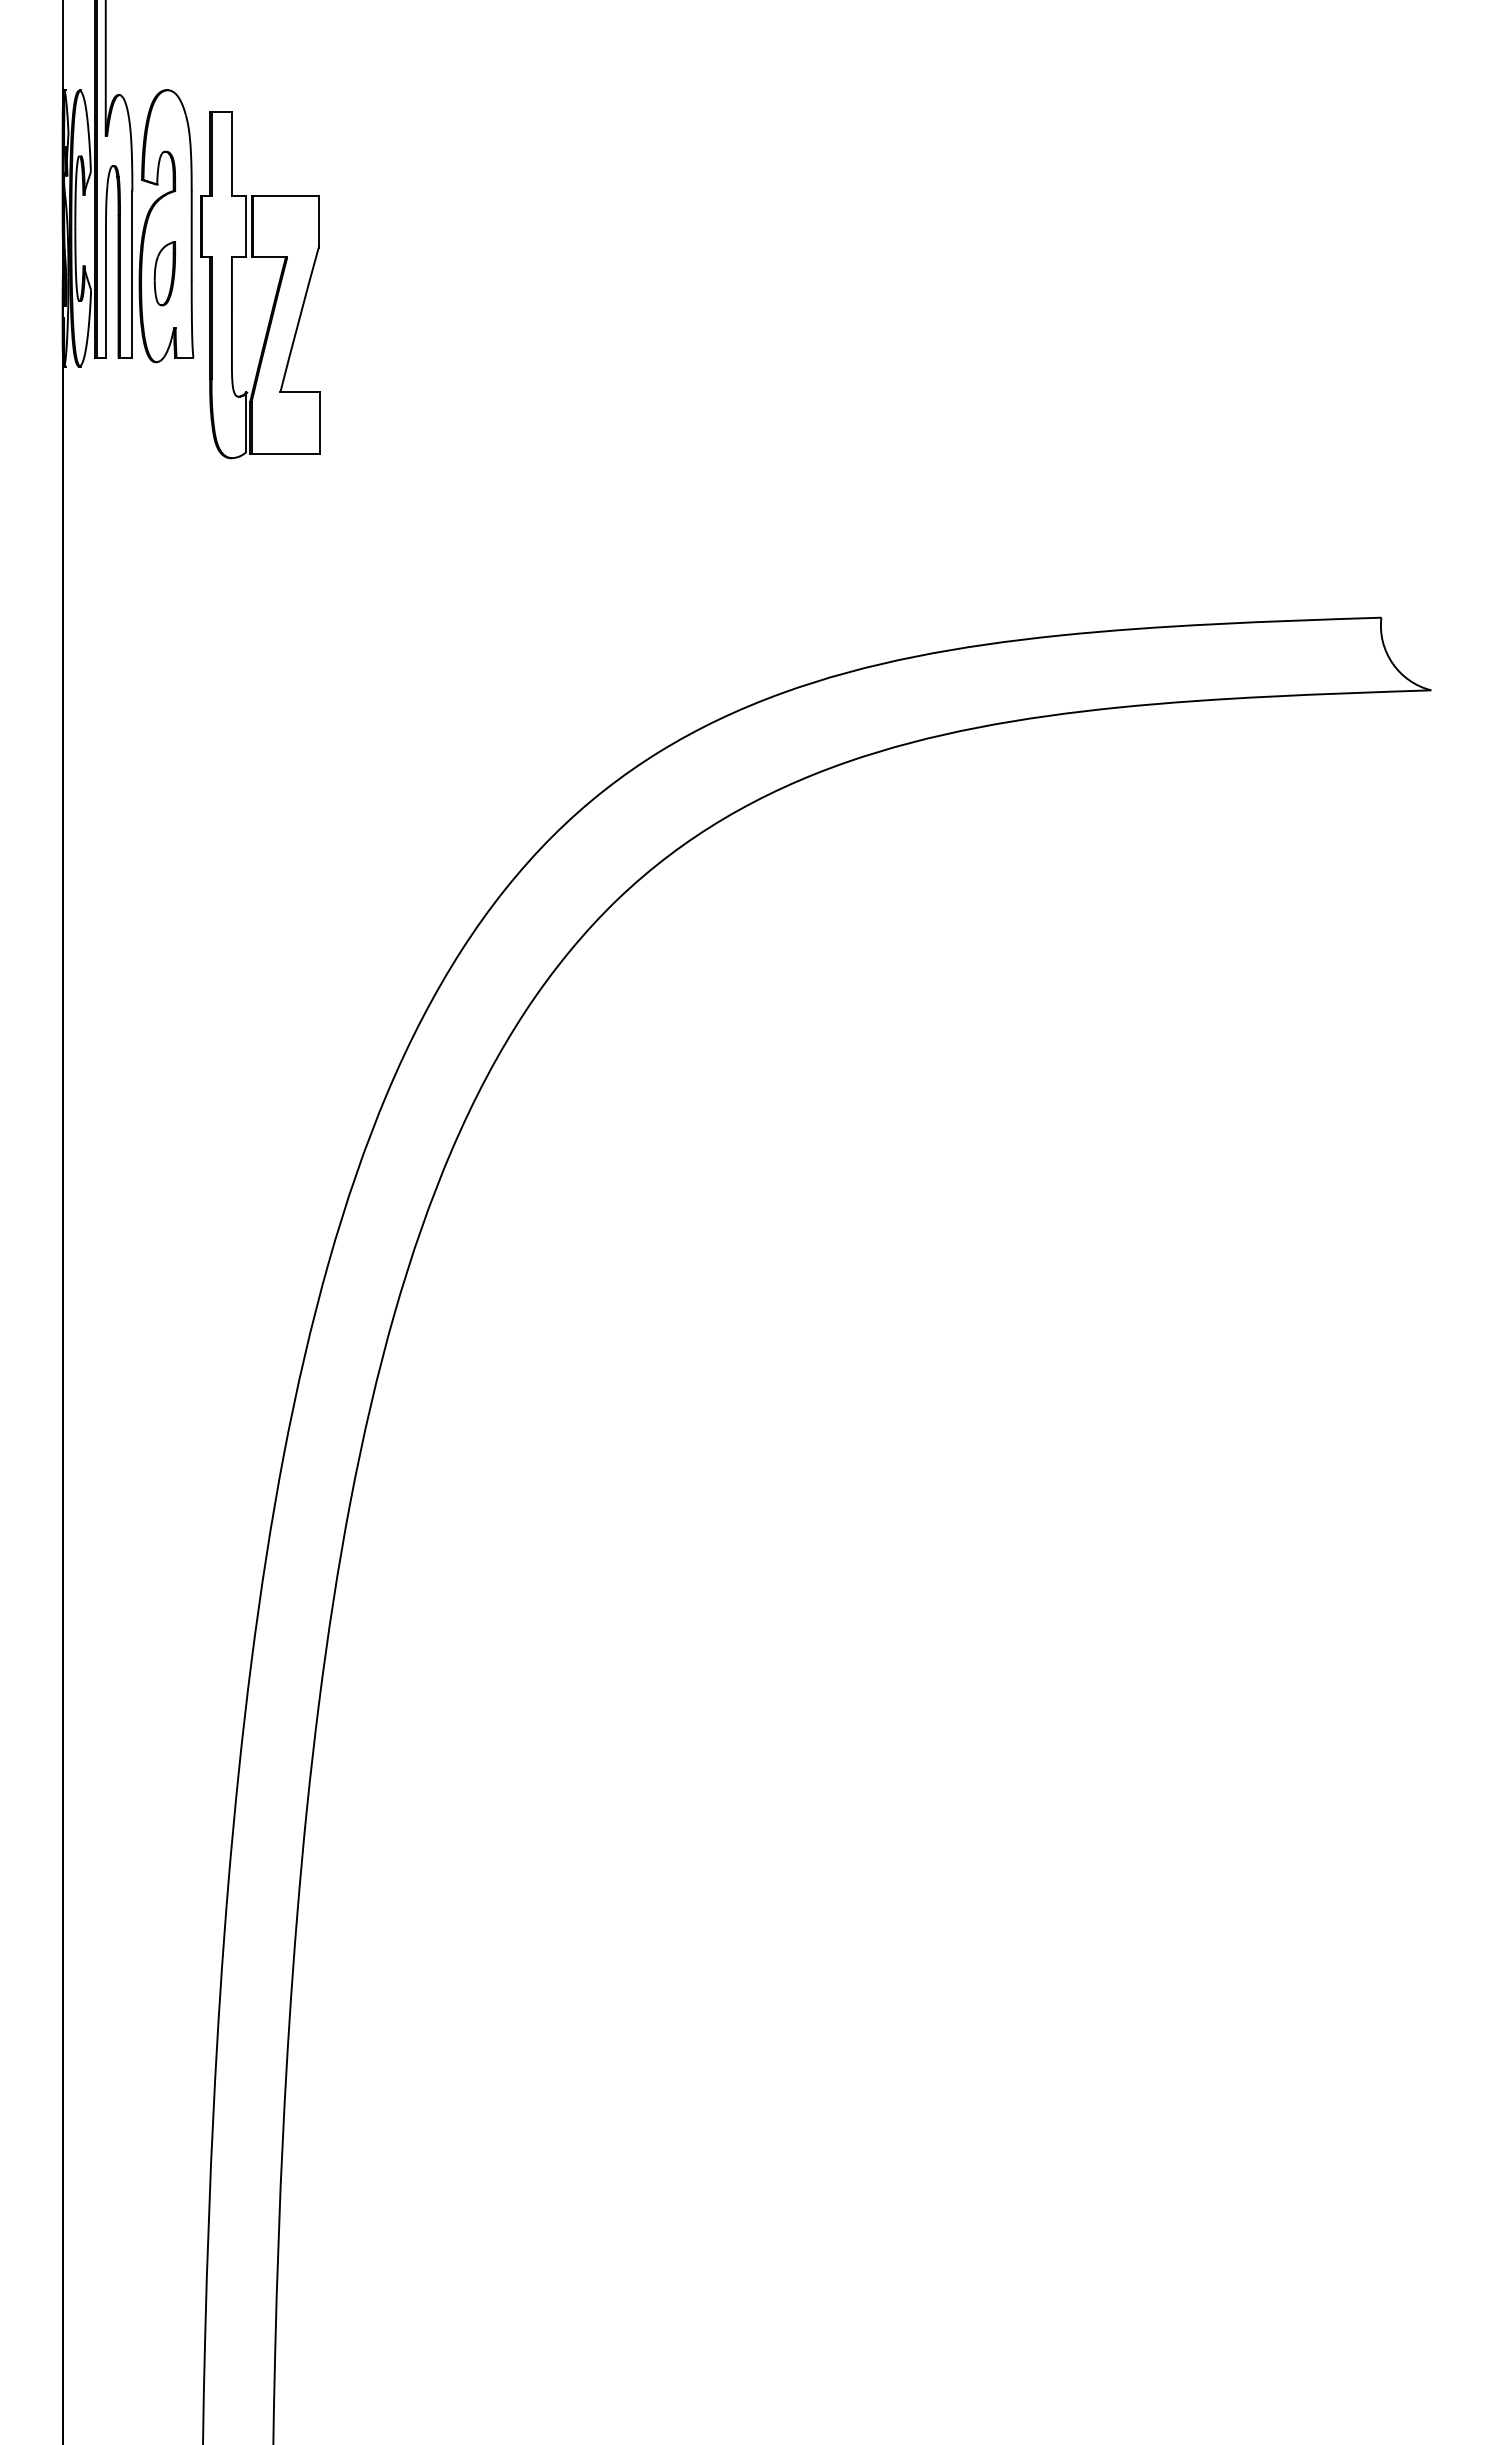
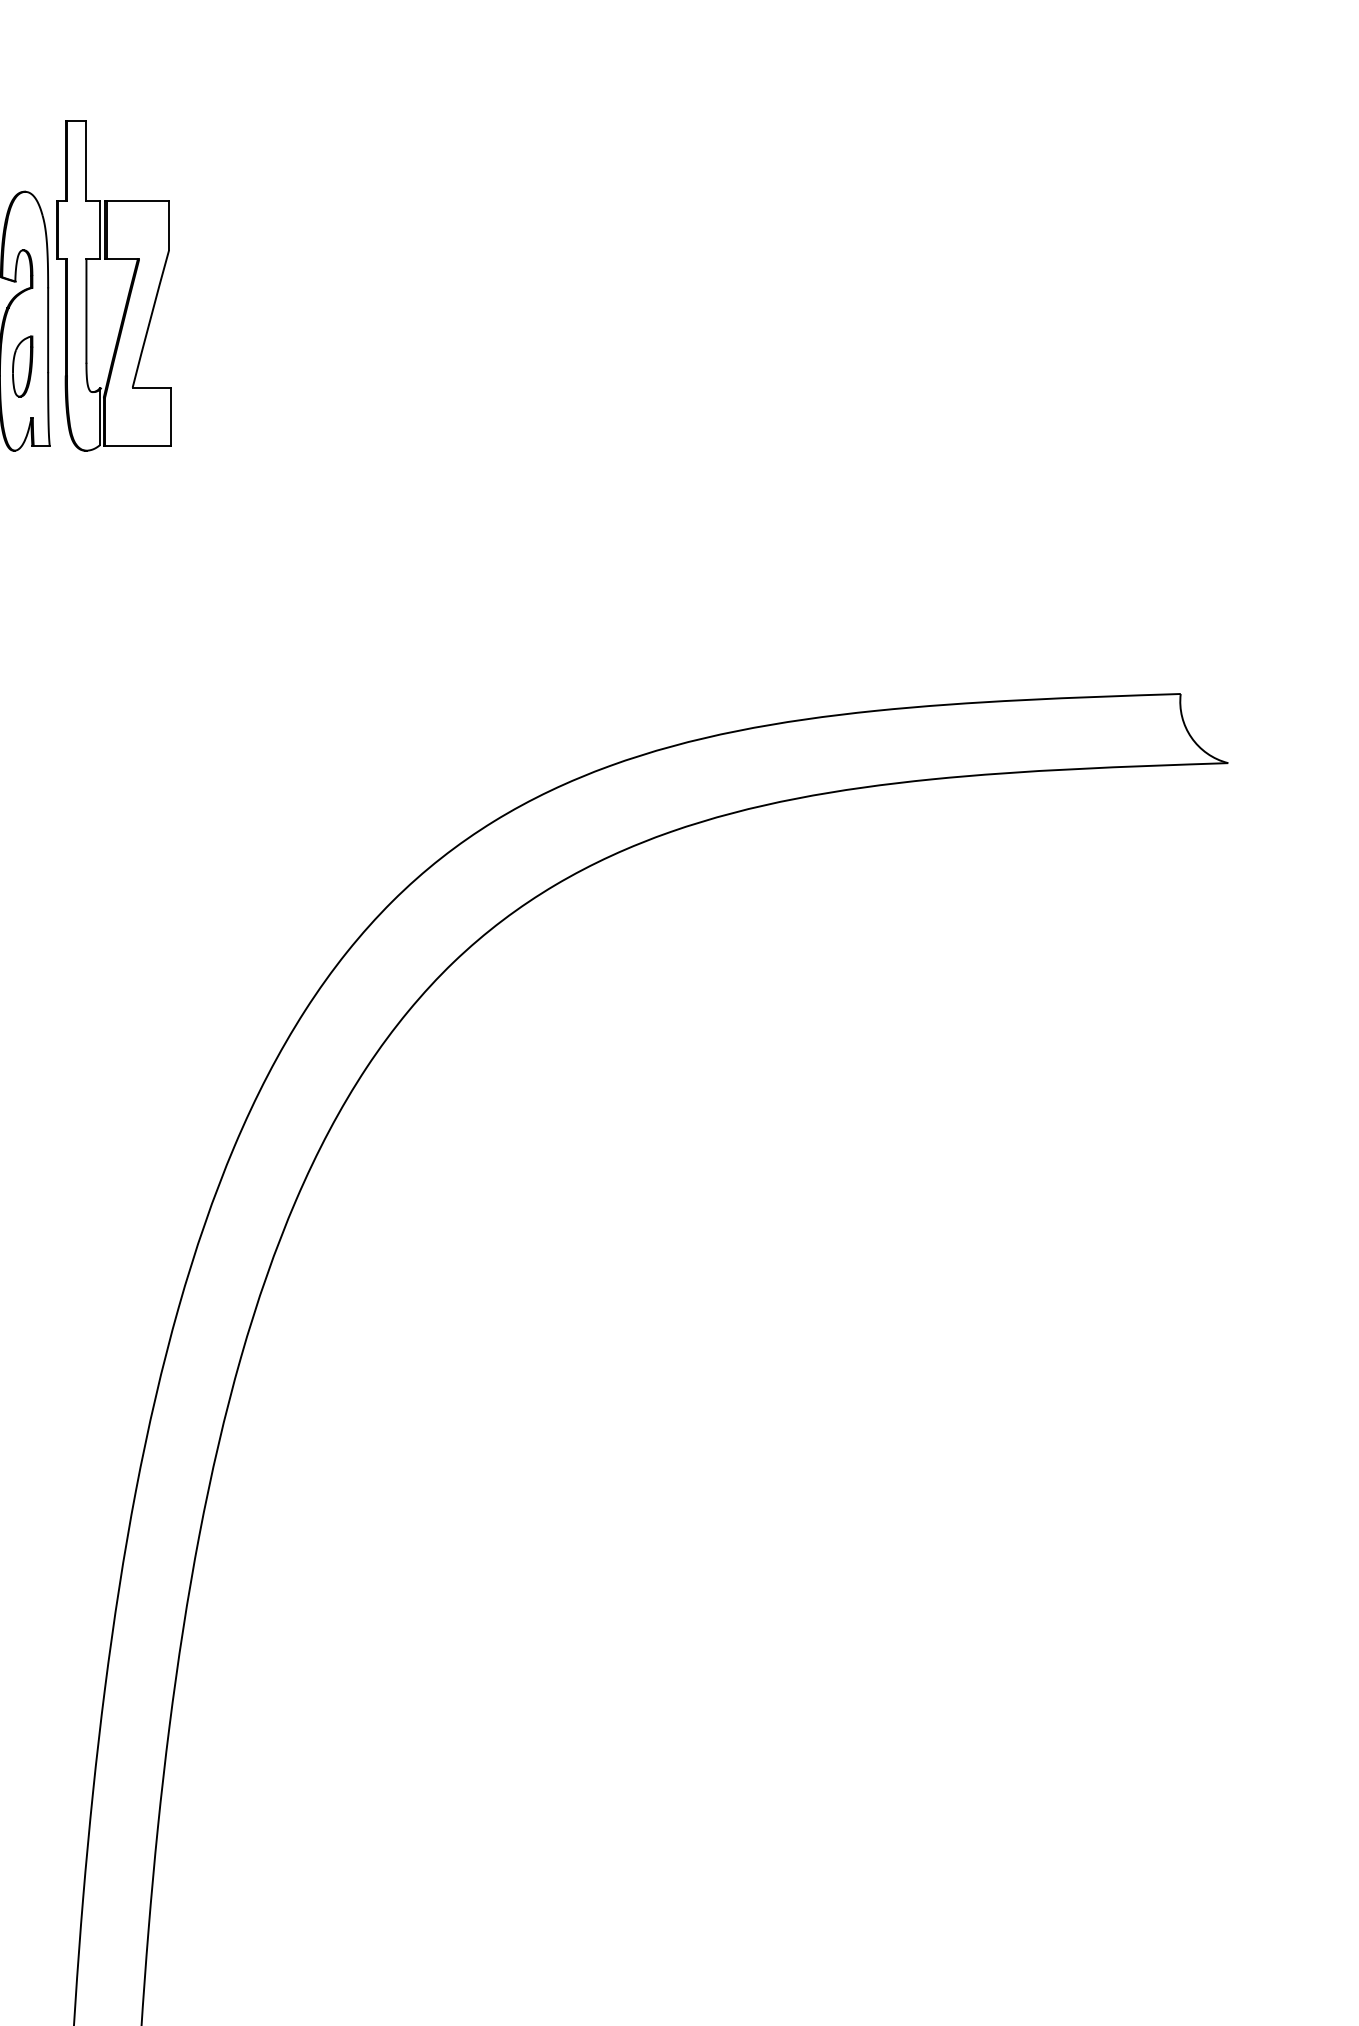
part: (276, 289) -> (128, 290), moved

